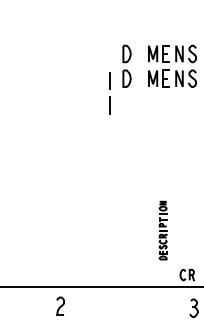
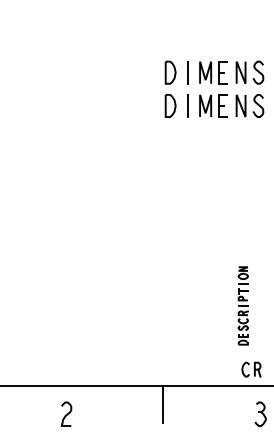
line: (109, 96) -> (187, 93), moved
part: (162, 230) -> (242, 305), moved
line: (121, 300) -> (163, 403), added
curve: (60, 305) -> (66, 413), moved

